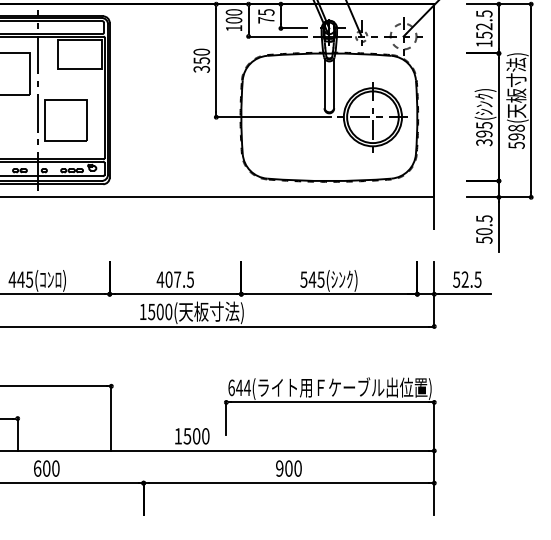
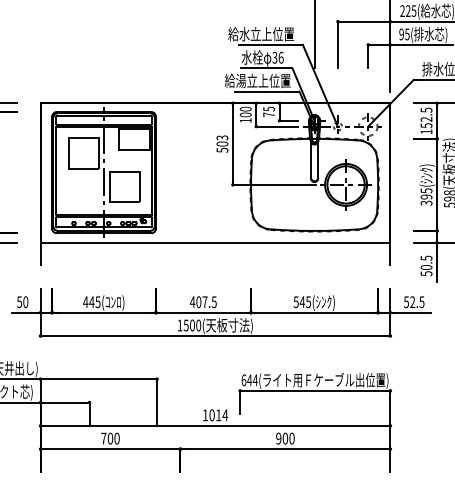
text: (201, 59) -> (222, 143), 350 -> 503
text: (196, 436) -> (218, 415), 1500 -> 1014
text: (37, 468) -> (103, 438), 600 -> 700

